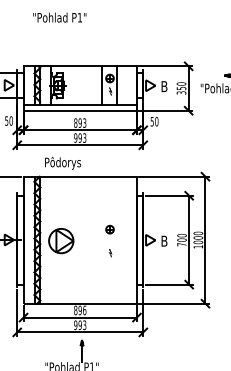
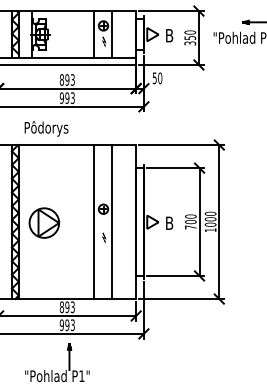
line: (102, 239) -> (94, 221), added
line: (117, 239) -> (112, 221), added
text: (84, 310) -> (72, 307), 896 -> 893

